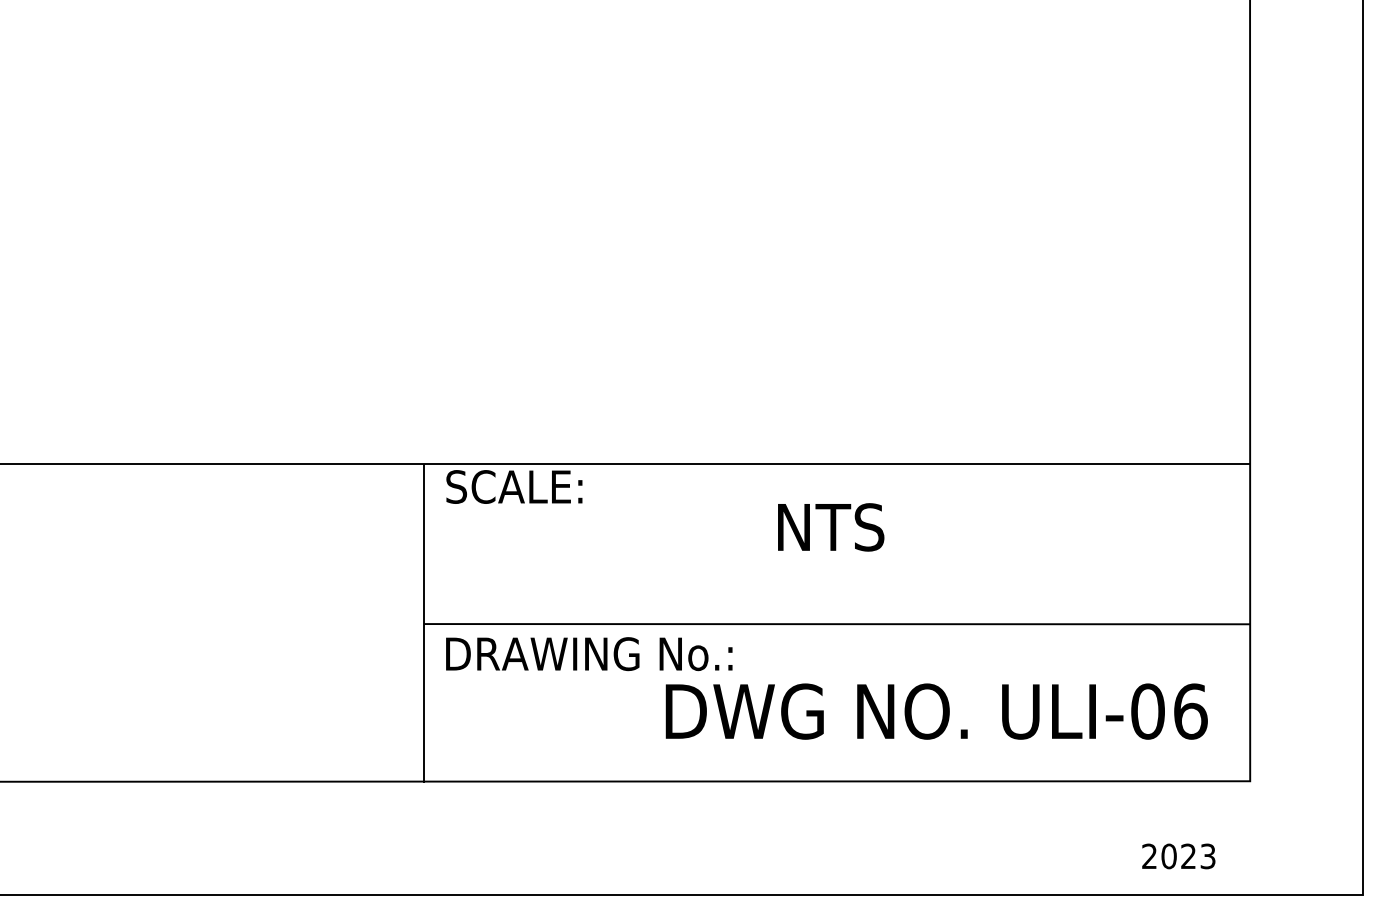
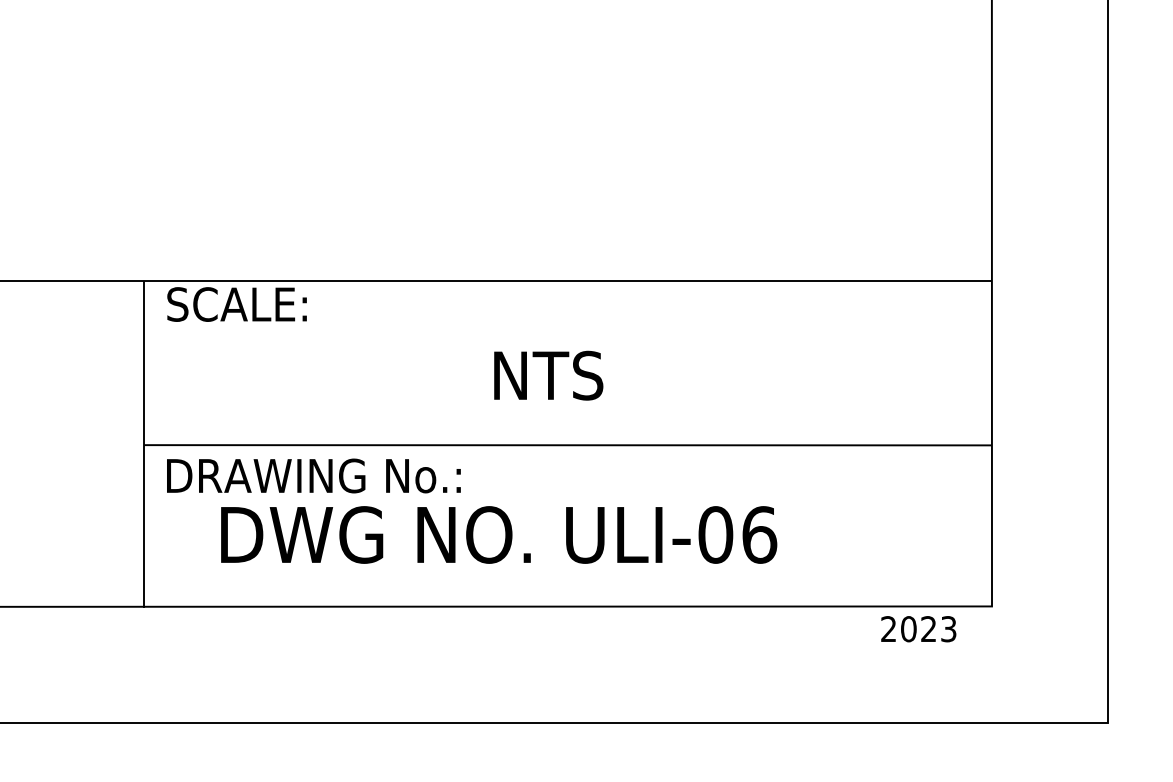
text: (831, 527) -> (549, 375), moved
text: (936, 711) -> (498, 534), moved
text: (1178, 856) -> (918, 629), moved

